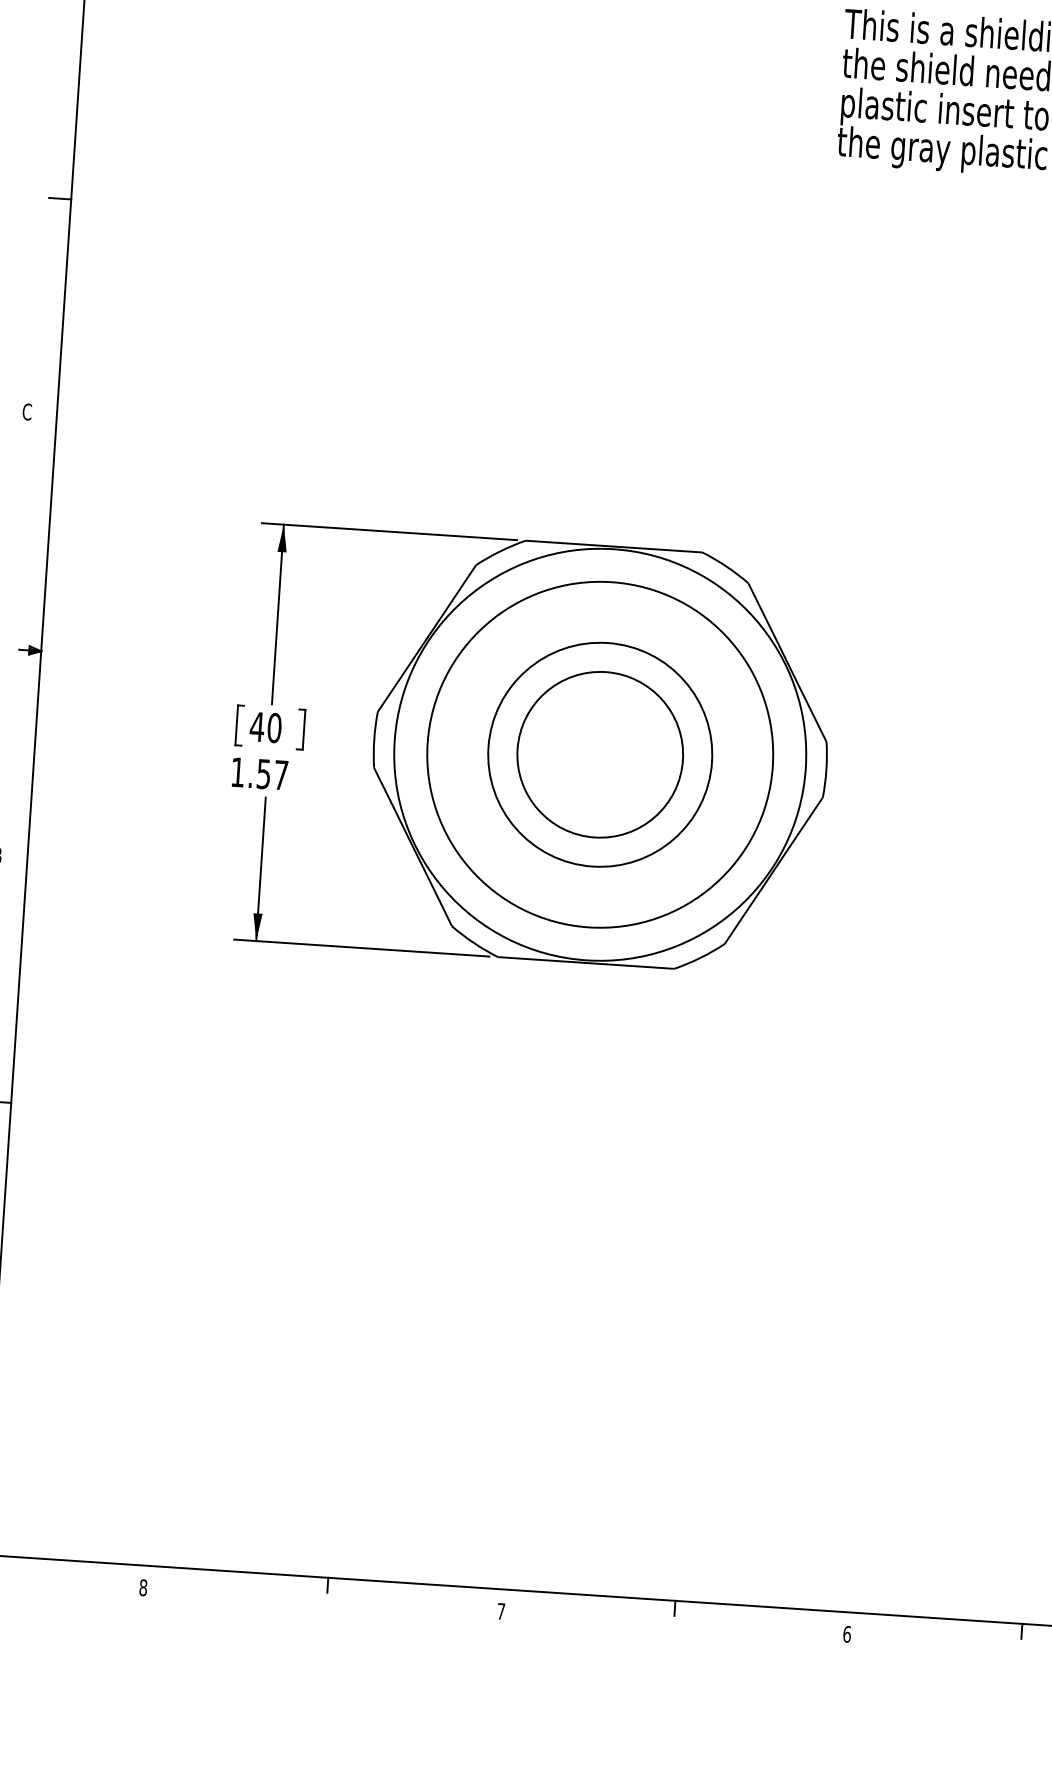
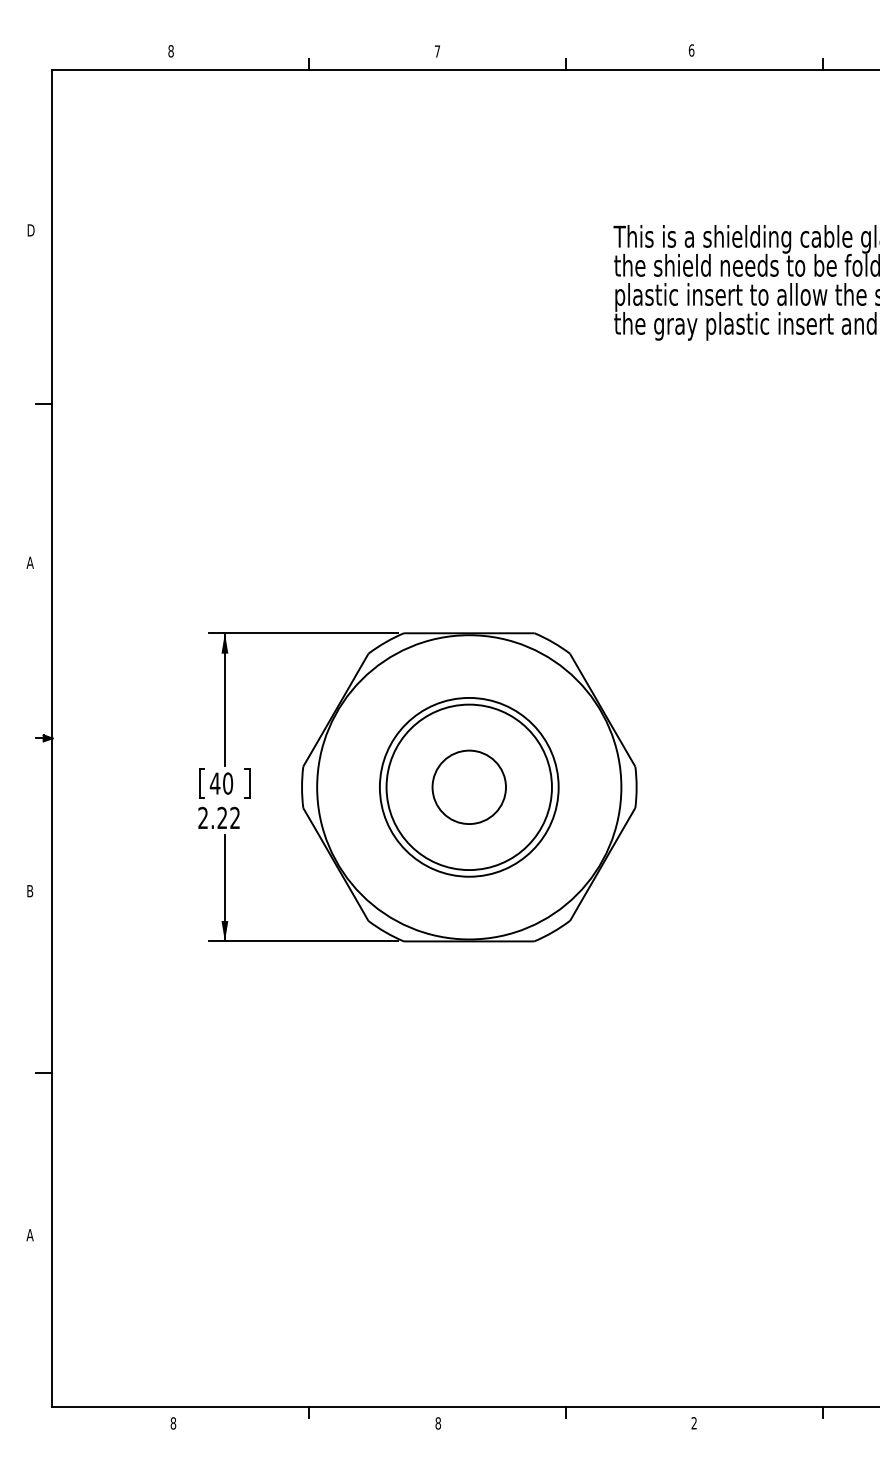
text: (26, 411) -> (29, 562), C -> A
circle: (599, 754) -> (468, 787), size x0.7
circle: (600, 755) -> (469, 787), size x0.6
text: (258, 773) -> (218, 817), 1.57 -> 2.22
text: (500, 1611) -> (437, 1423), 7 -> 8
text: (847, 1634) -> (694, 1423), 6 -> 2

